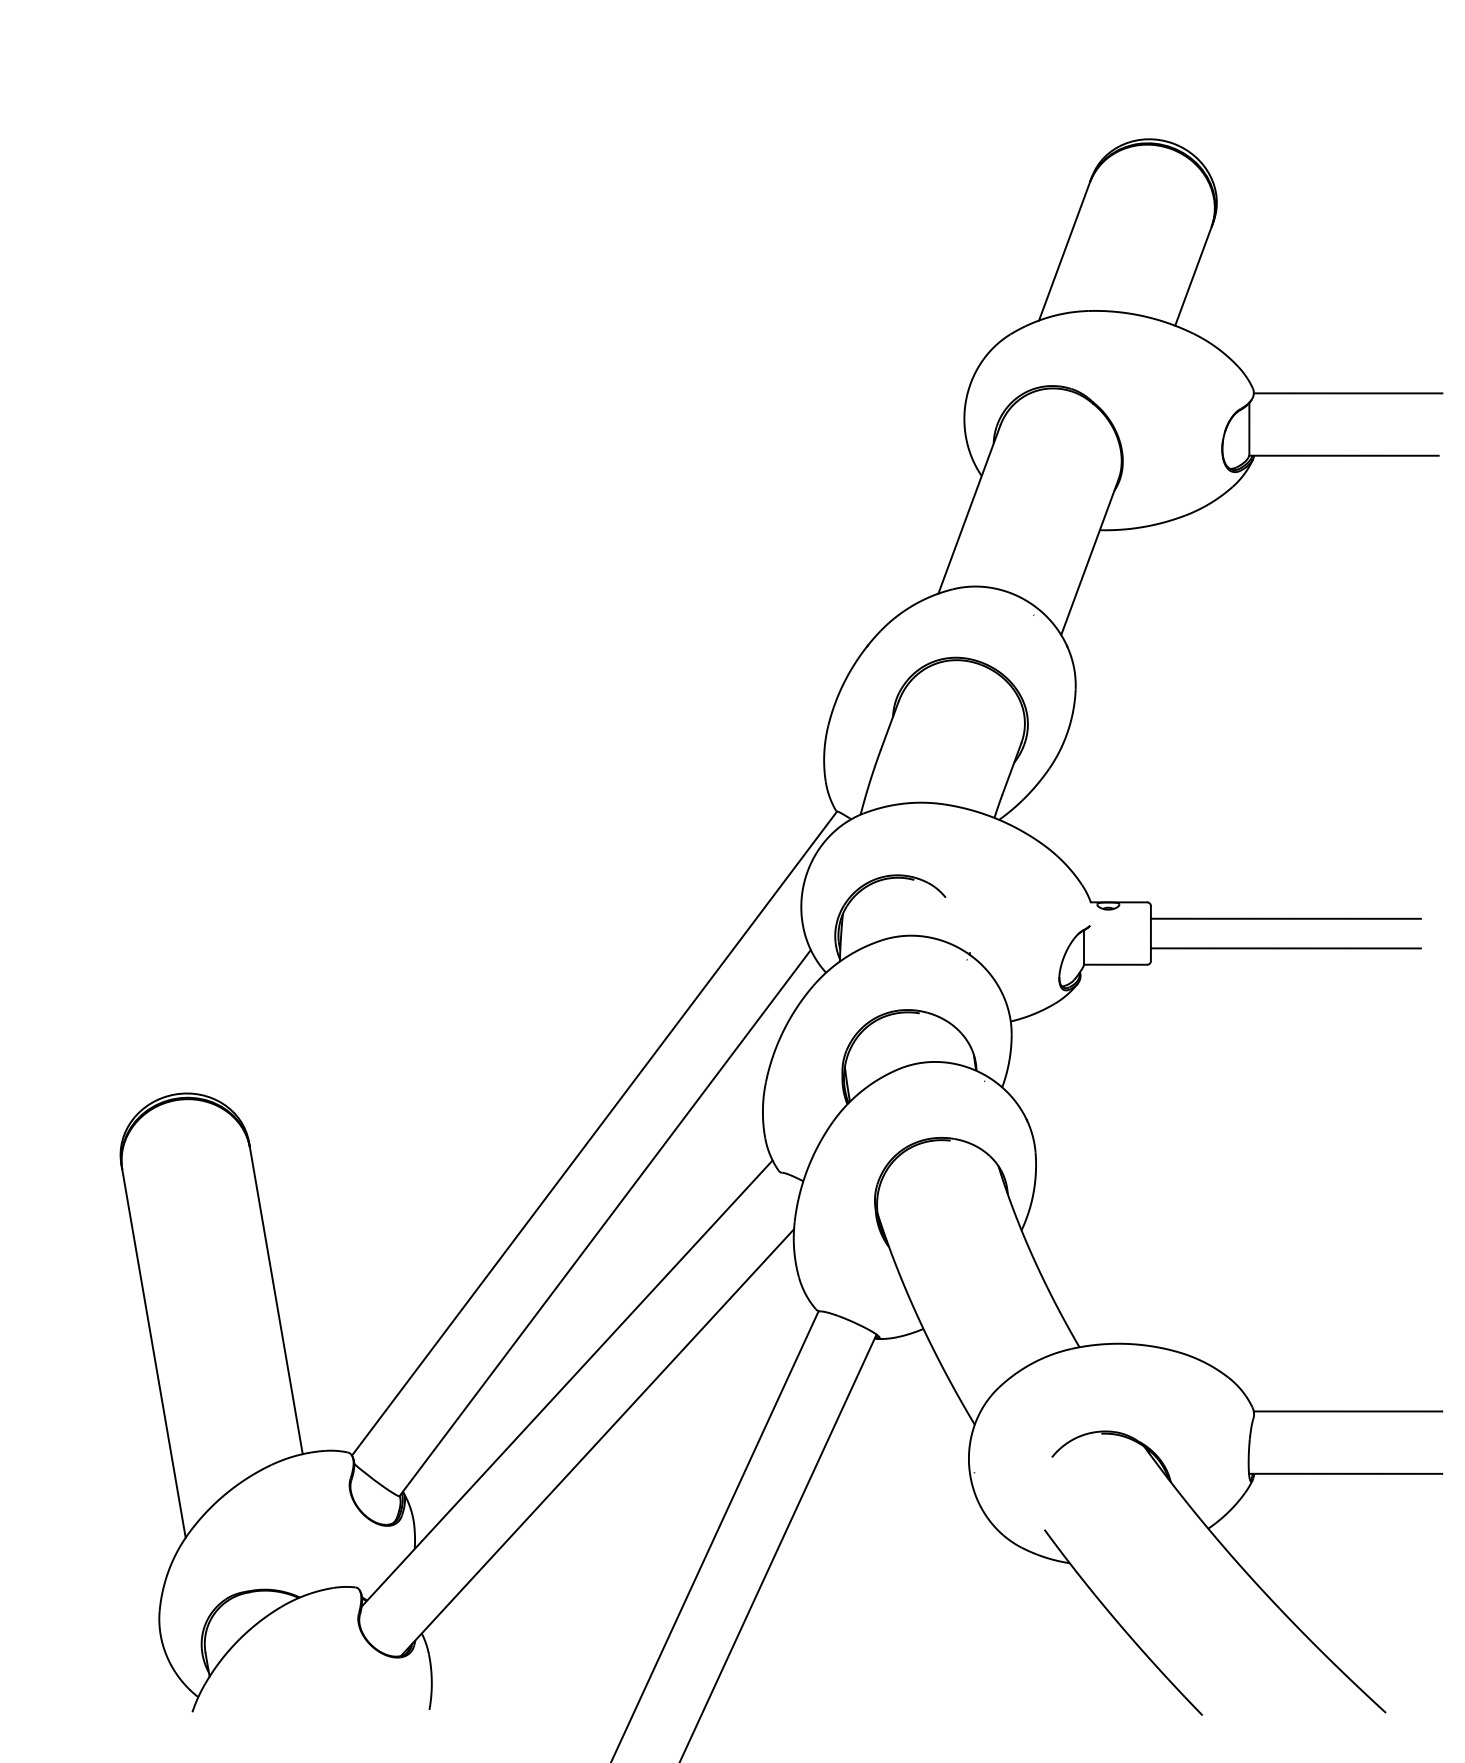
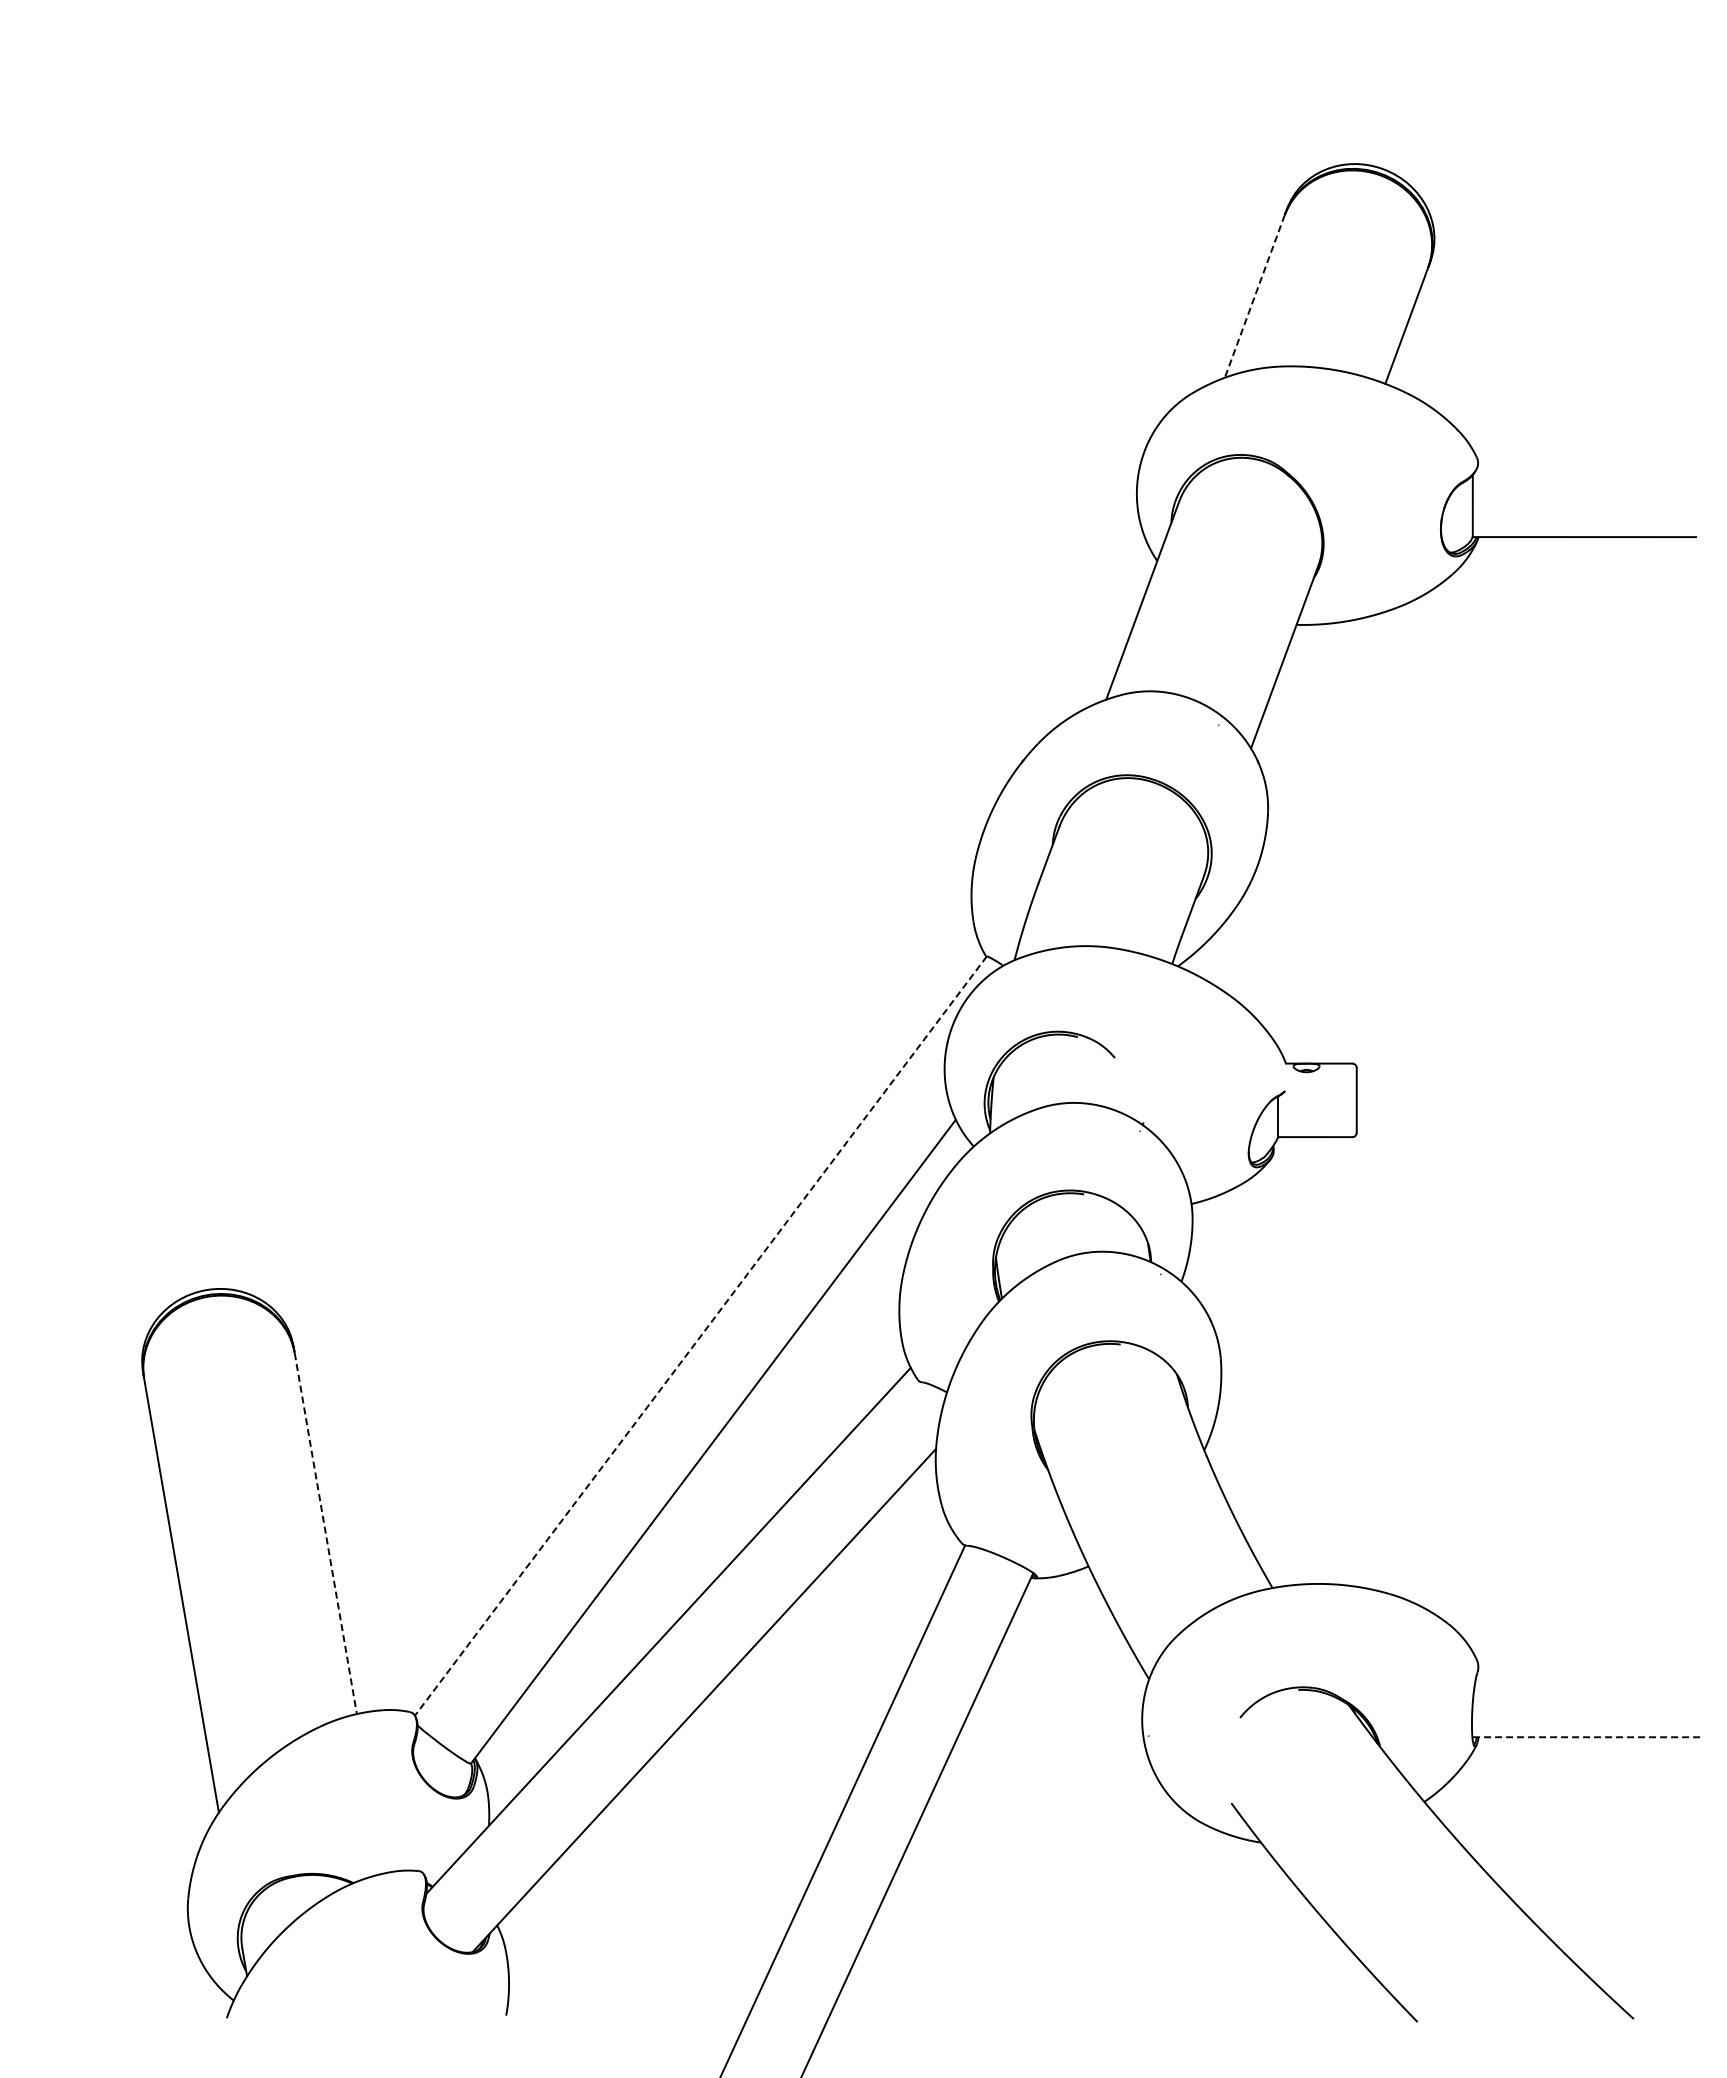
line: (1064, 251) -> (1254, 296), solid -> dashed
line: (1348, 393) -> (1589, 463), removed
line: (1285, 918) -> (1515, 1082), removed
line: (1285, 948) -> (1515, 1117), removed
line: (594, 1133) -> (700, 1336), solid -> dashed
line: (276, 1301) -> (325, 1534), solid -> dashed
line: (1348, 1411) -> (1589, 1663), removed
line: (1345, 1474) -> (1586, 1737), solid -> dashed

